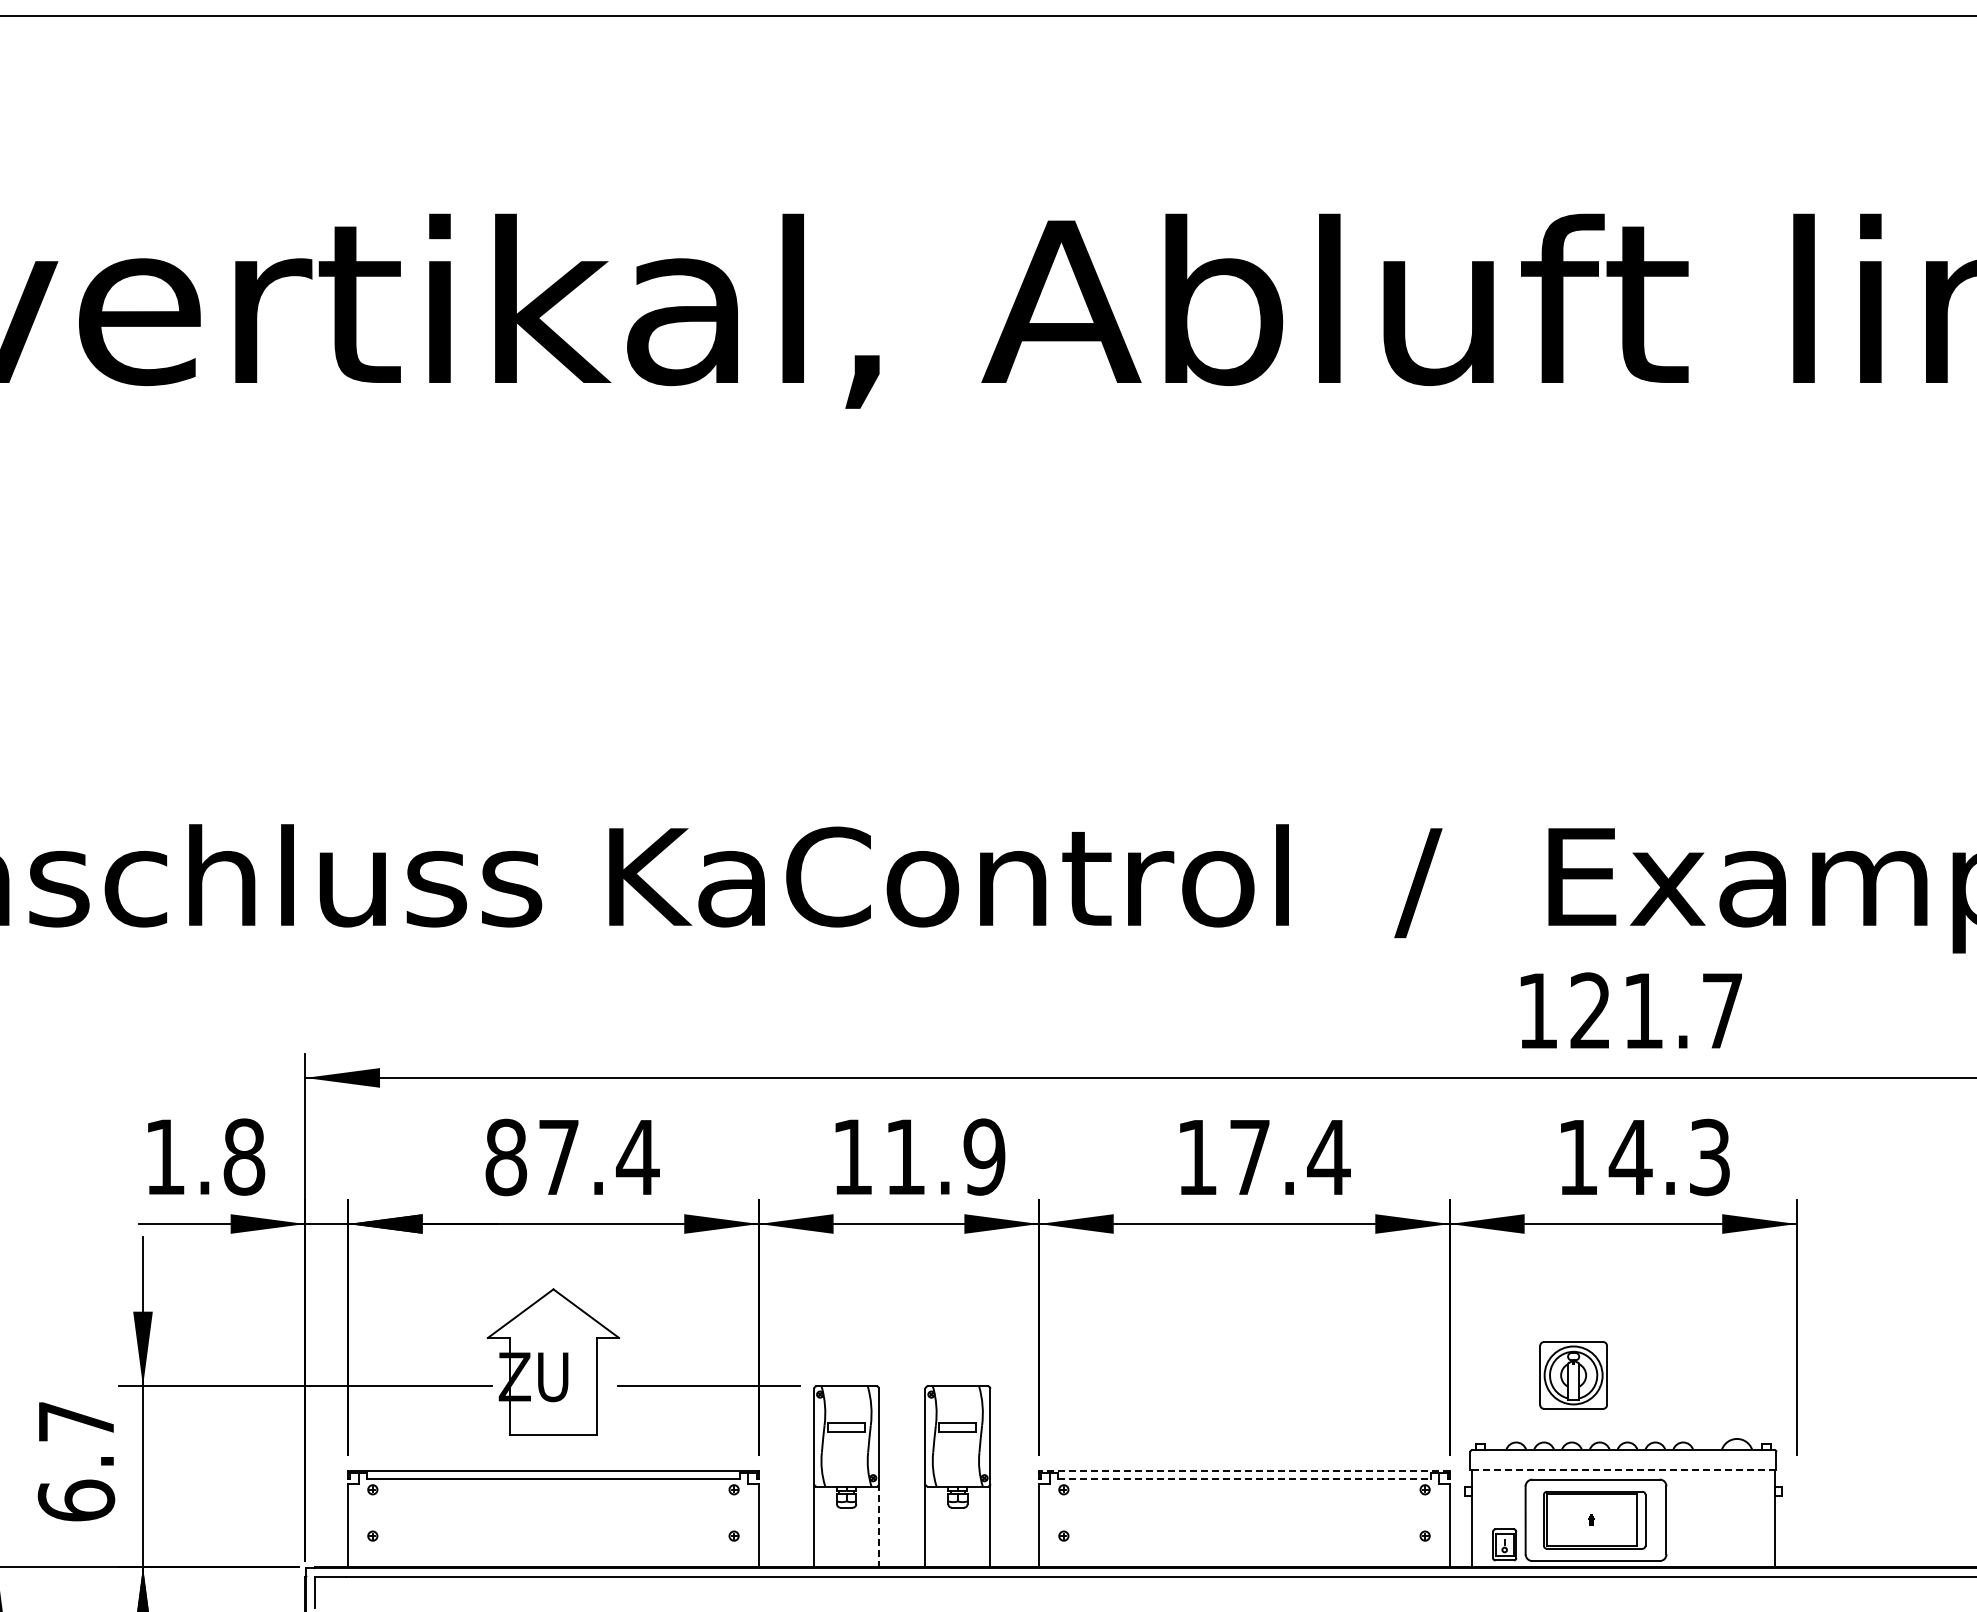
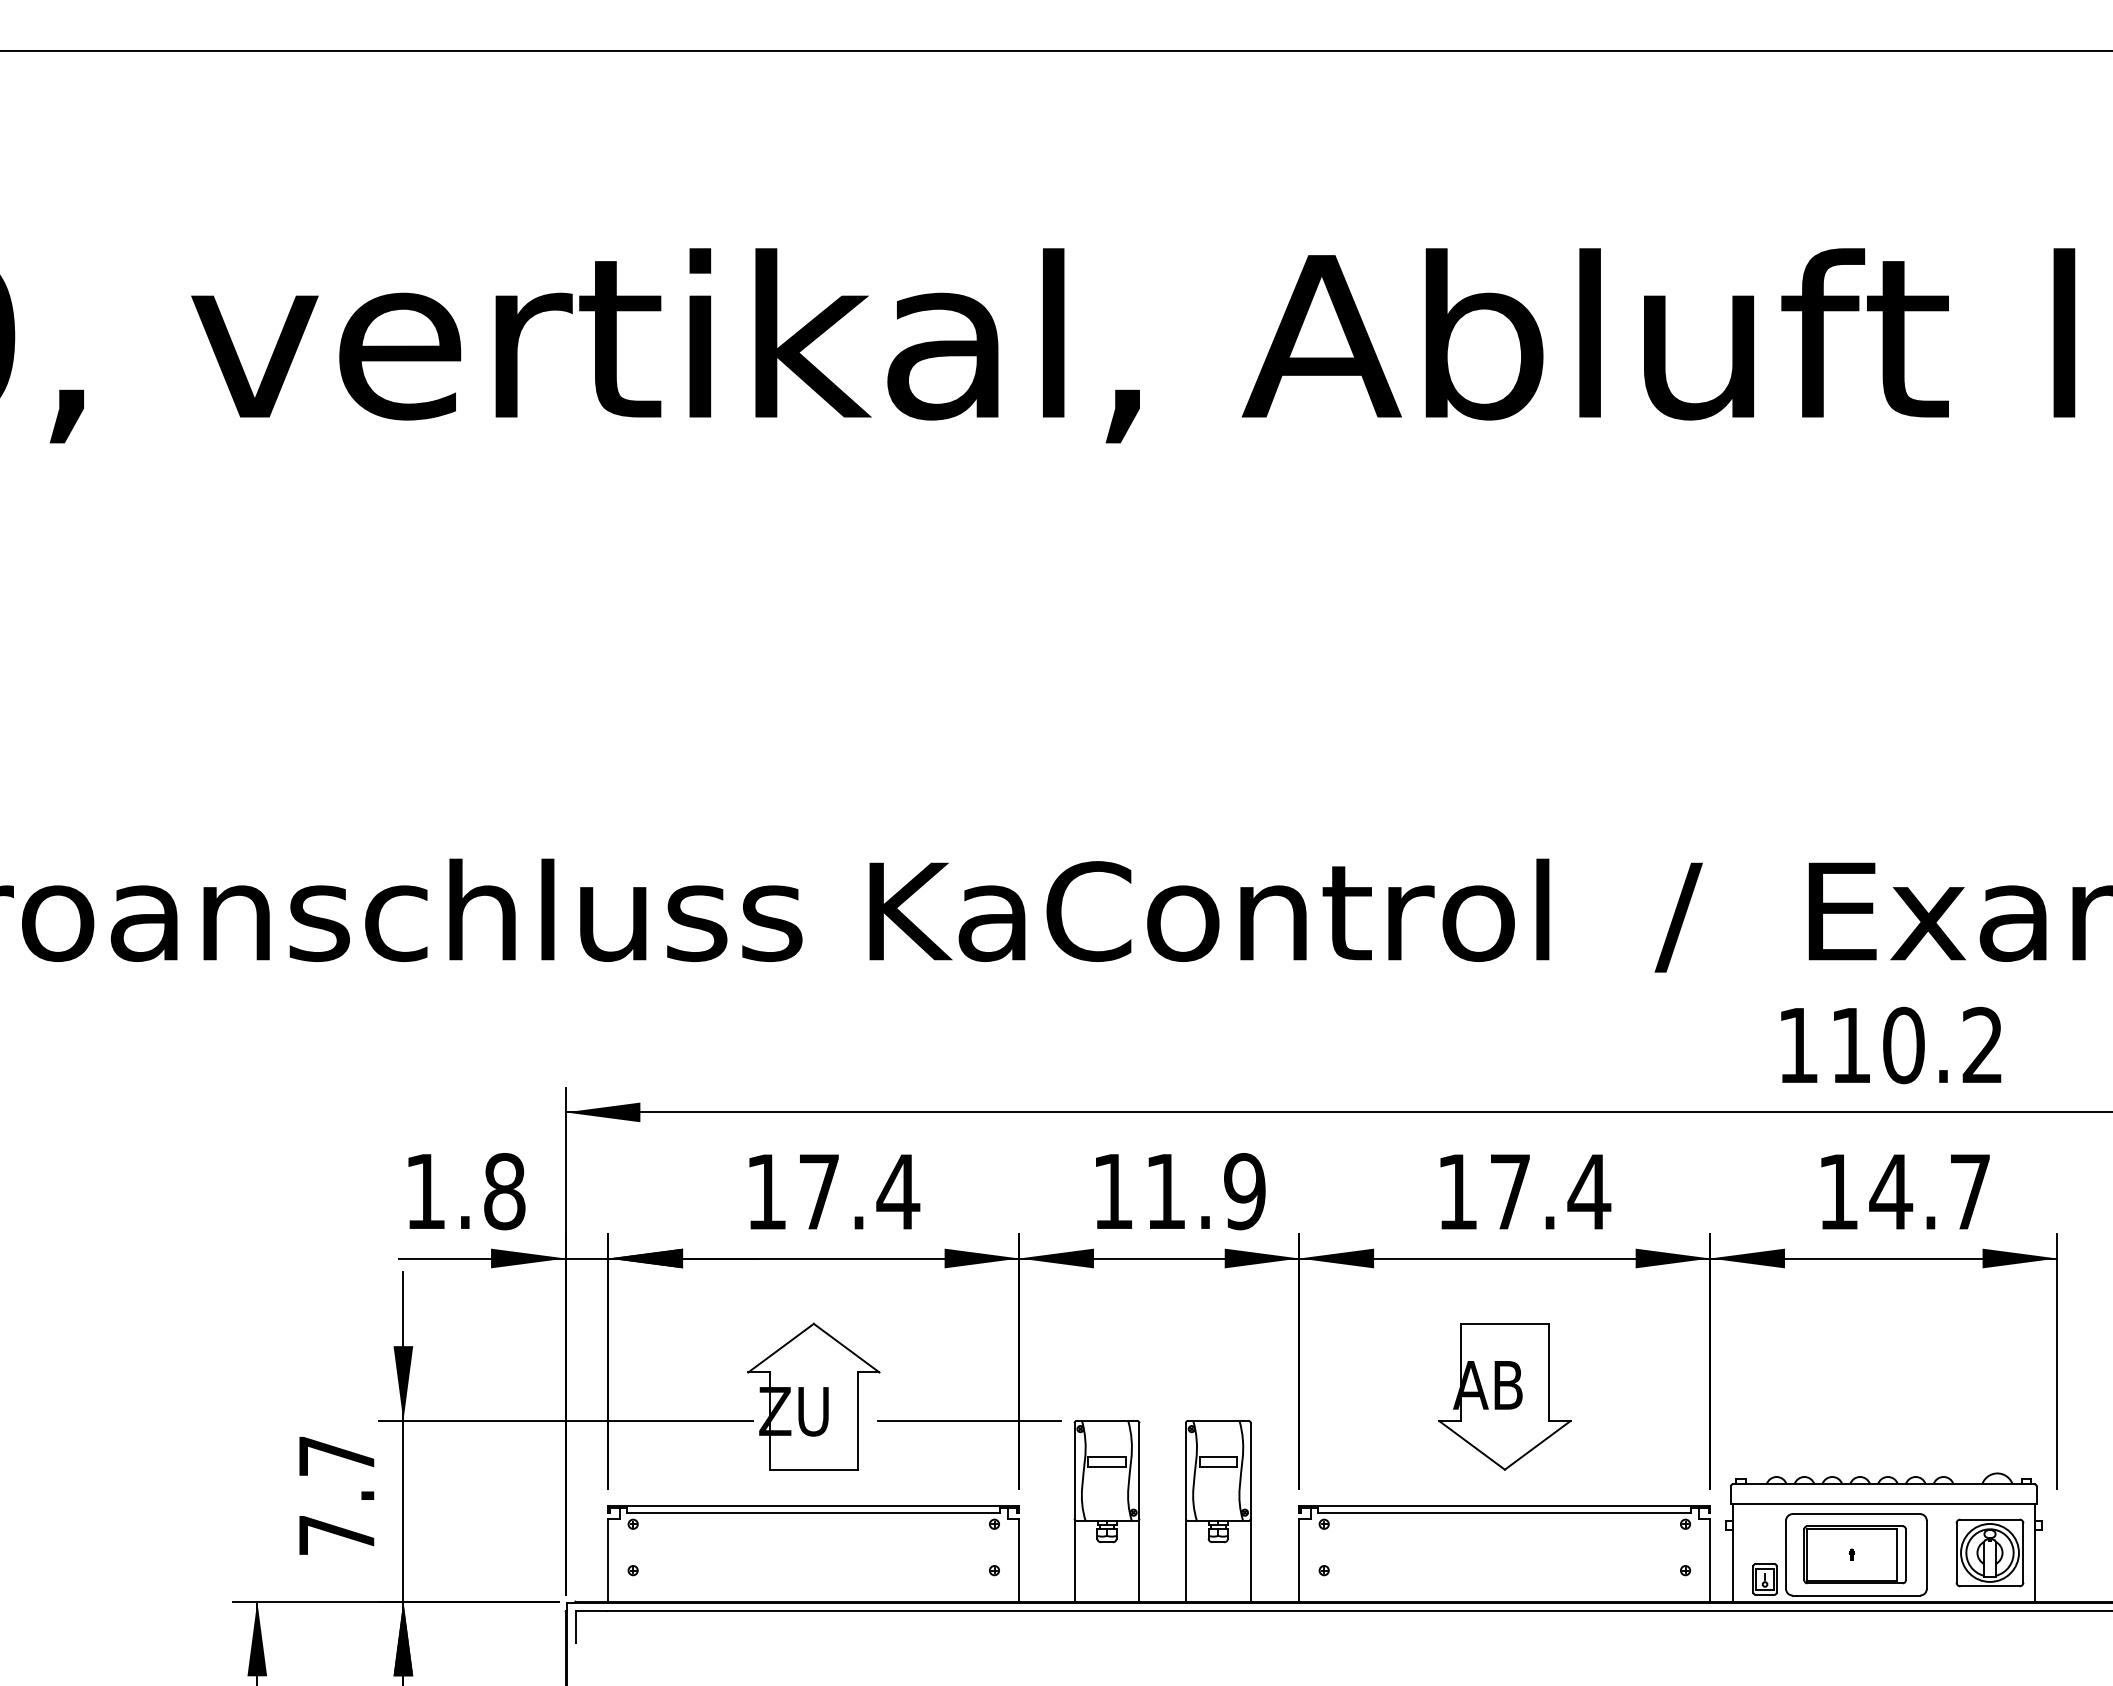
text: (1656, 1011) -> (1916, 1045), 121.7 -> 110.2
text: (506, 1157) -> (766, 1191), 87.4 -> 17.4
text: (1710, 1157) -> (1970, 1191), 14.3 -> 14.7
part: (1244, 1362) -> (1504, 1396), added
part: (1573, 1375) -> (1989, 1552), moved
line: (1623, 1470) -> (1883, 1504), dashed -> solid
line: (1244, 1471) -> (1504, 1505), dashed -> solid
line: (1245, 1479) -> (1505, 1513), dashed -> solid
text: (76, 1500) -> (336, 1534), 6.7 -> 7.7
line: (879, 1526) -> (1139, 1560), dashed -> solid

